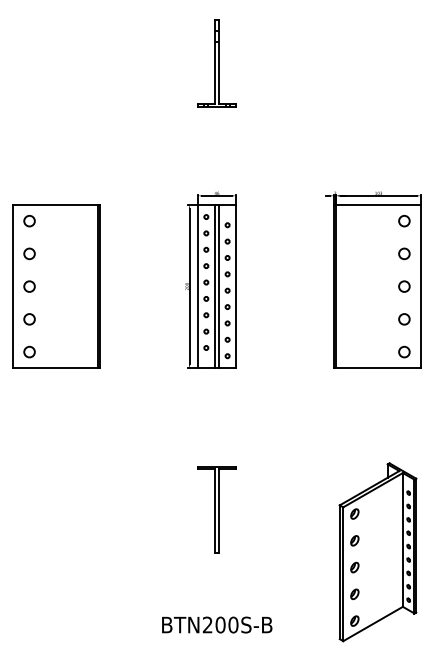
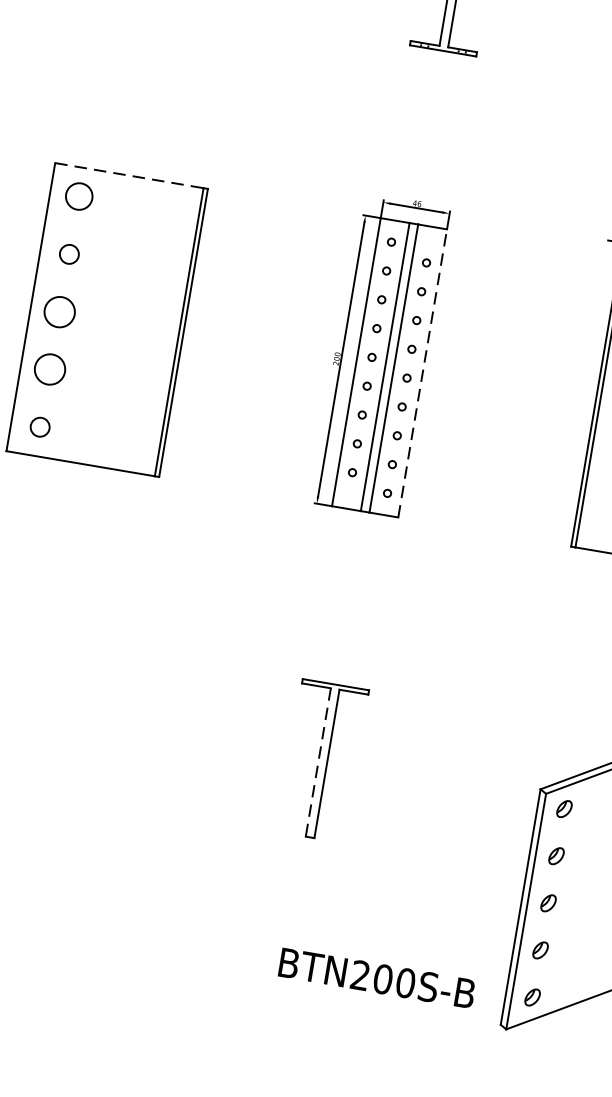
line: (55, 204) -> (129, 175), solid -> dashed
circle: (29, 221) -> (78, 197), size x1.4
circle: (29, 286) -> (59, 311), size x1.6
line: (235, 286) -> (422, 373), solid -> dashed
circle: (29, 319) -> (49, 369), size x1.6
line: (214, 511) -> (318, 762), solid -> dashed
text: (217, 624) -> (377, 977), moved

